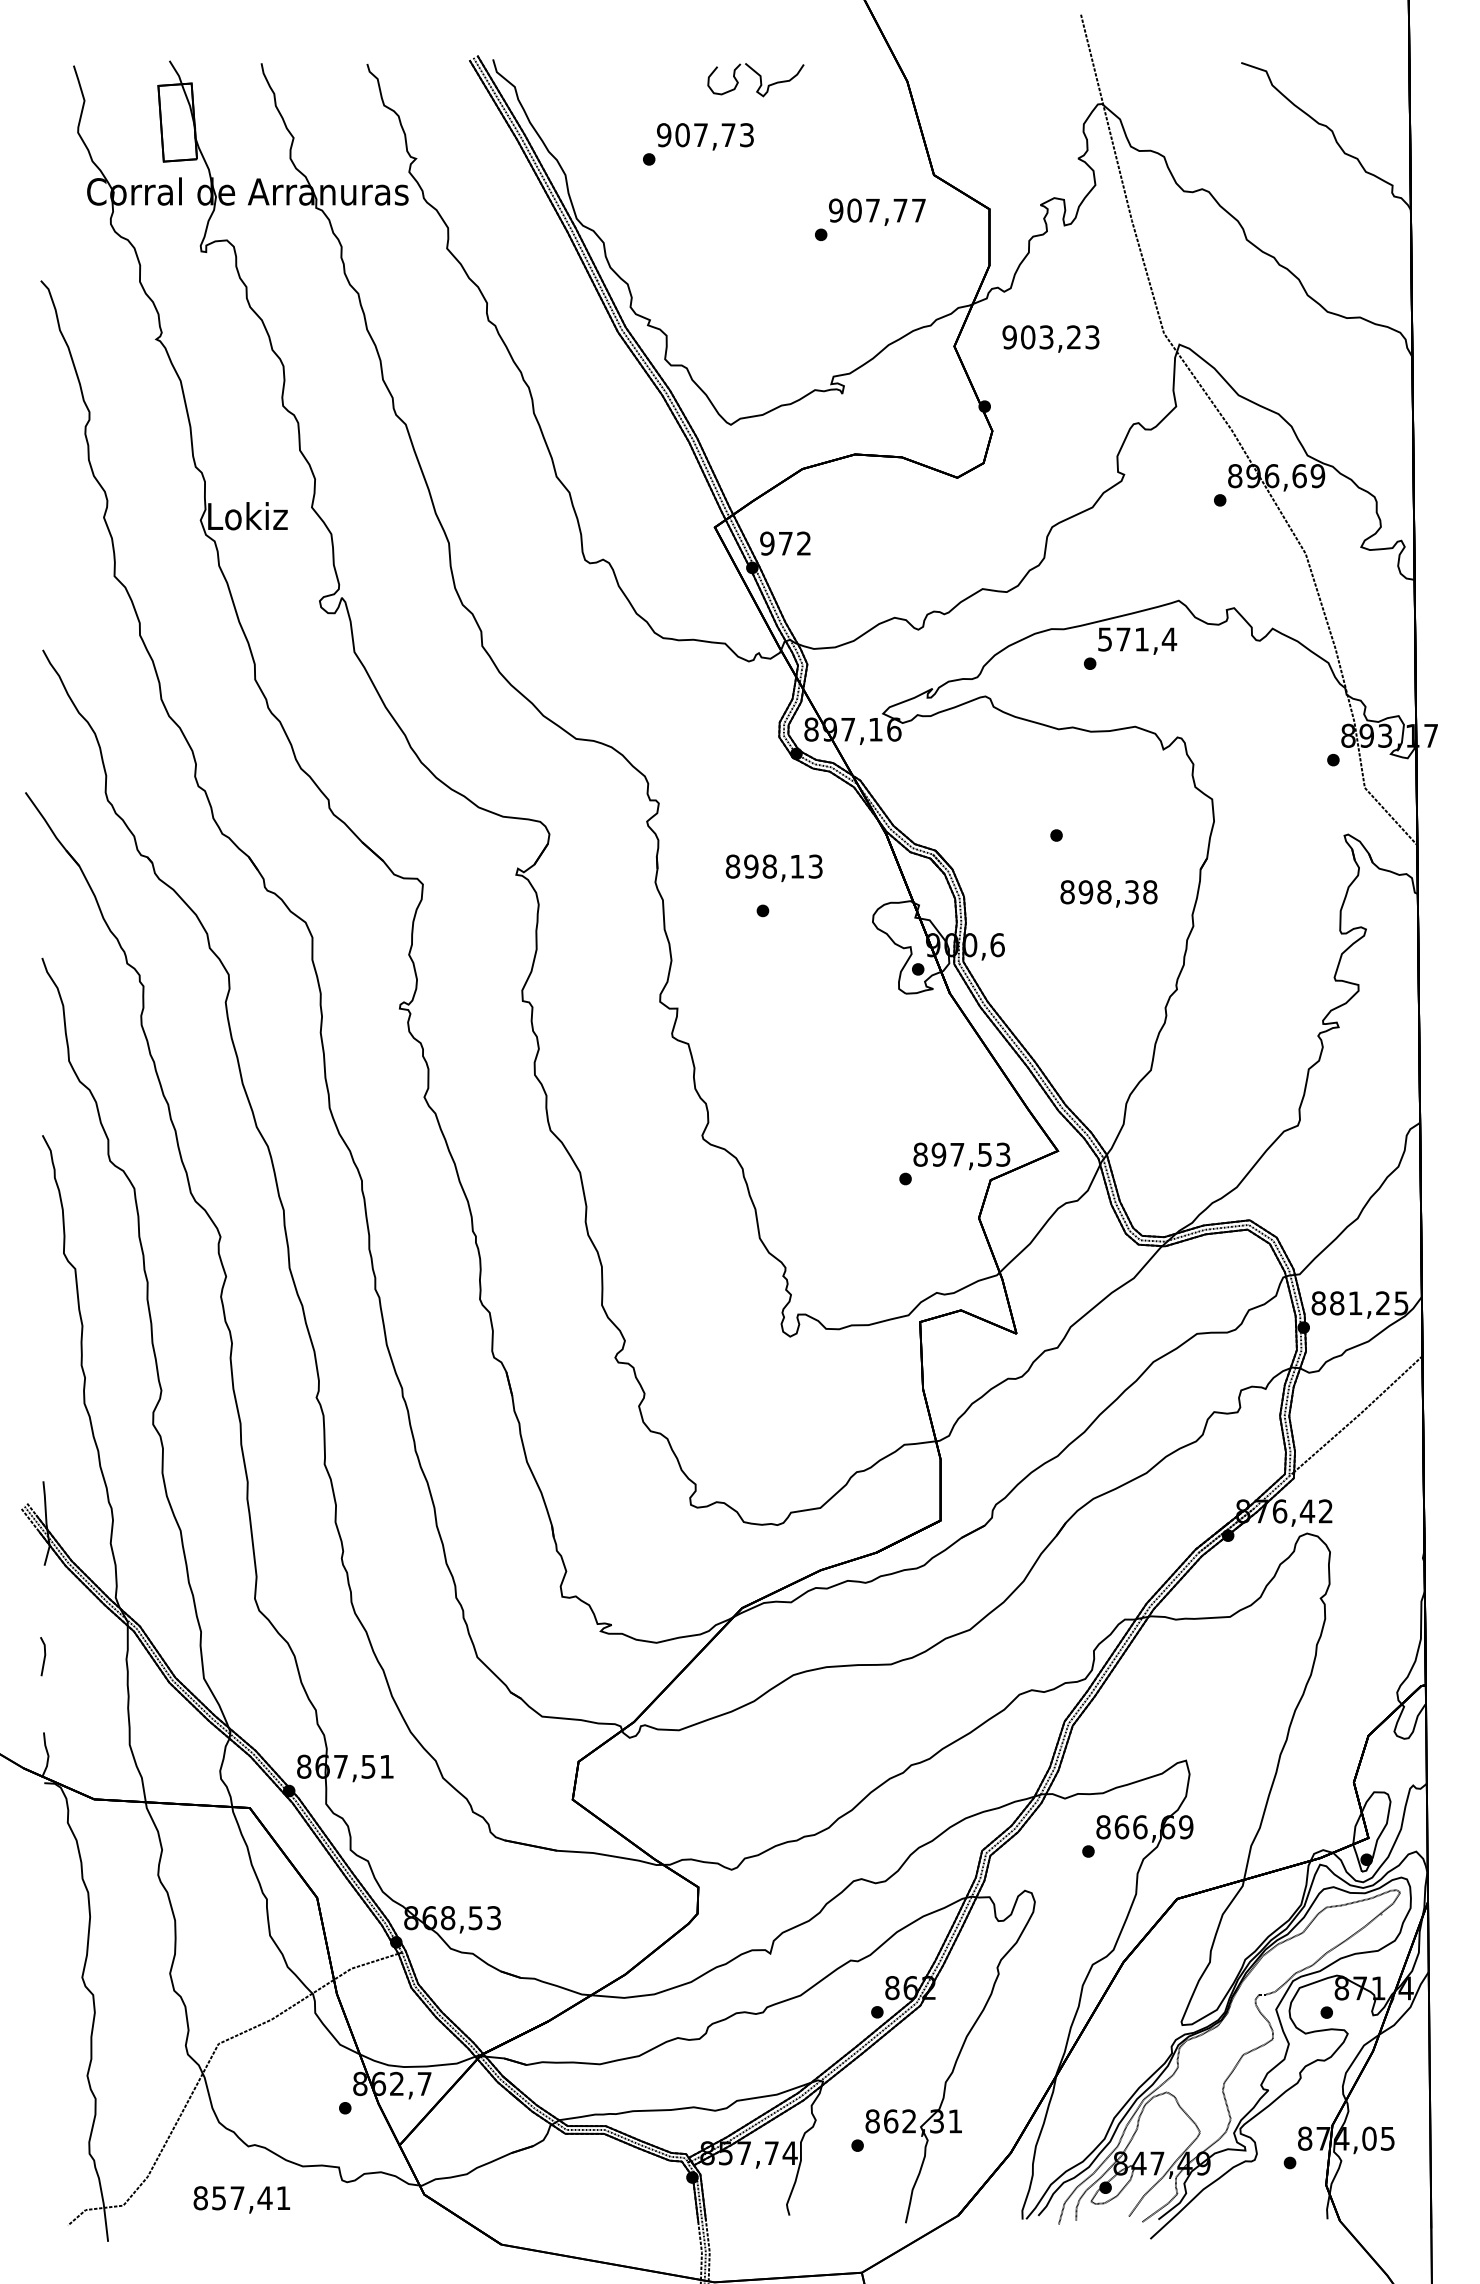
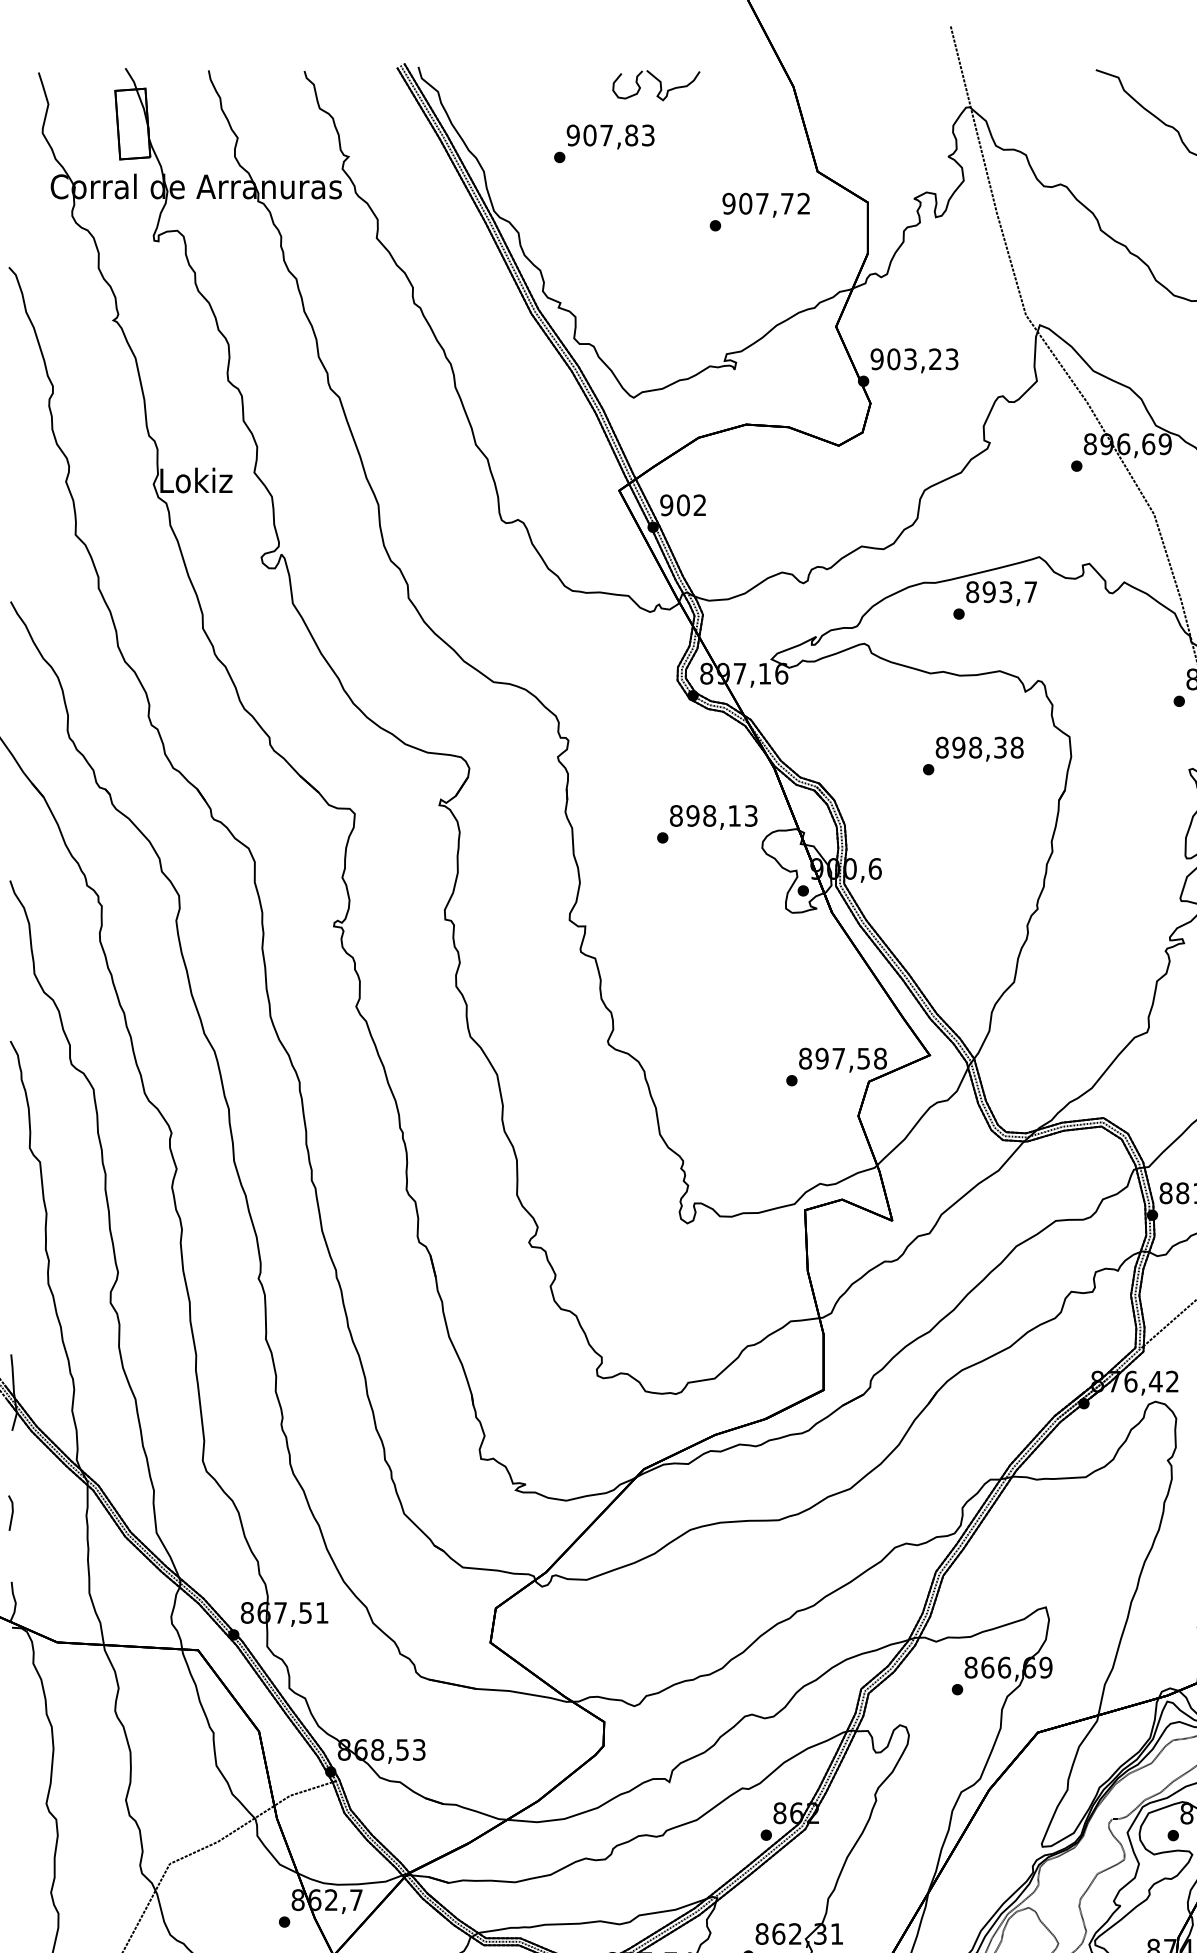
text: (728, 135) -> (631, 135), 907,73 -> 907,83
text: (918, 210) -> (803, 203), 907,77 -> 907,72
text: (1050, 338) -> (914, 360), moved
text: (785, 543) -> (683, 505), 972 -> 902
text: (1137, 639) -> (1001, 592), 571,4 -> 893,7
text: (773, 867) -> (713, 816), moved
text: (1108, 893) -> (979, 748), moved
text: (1003, 1154) -> (880, 1058), 897,53 -> 897,58

